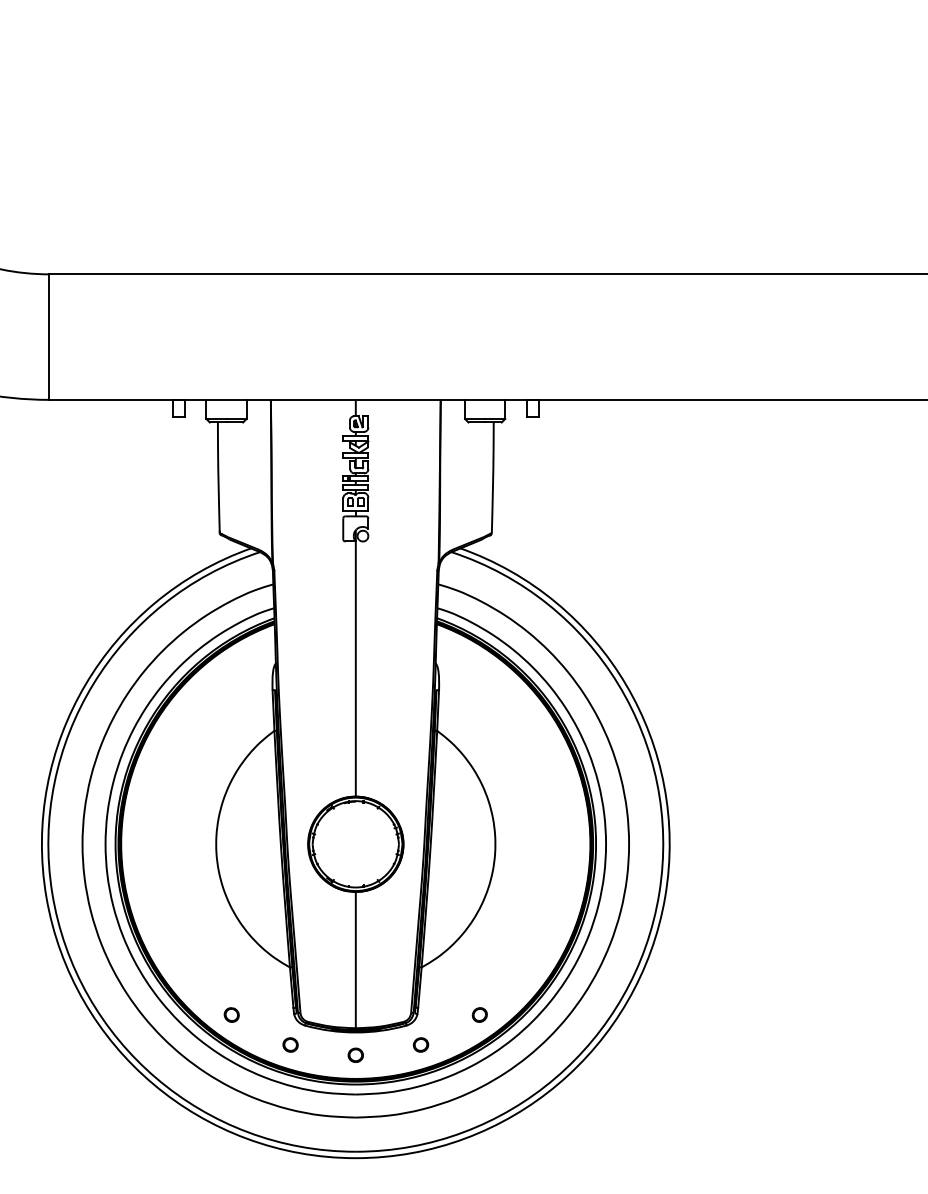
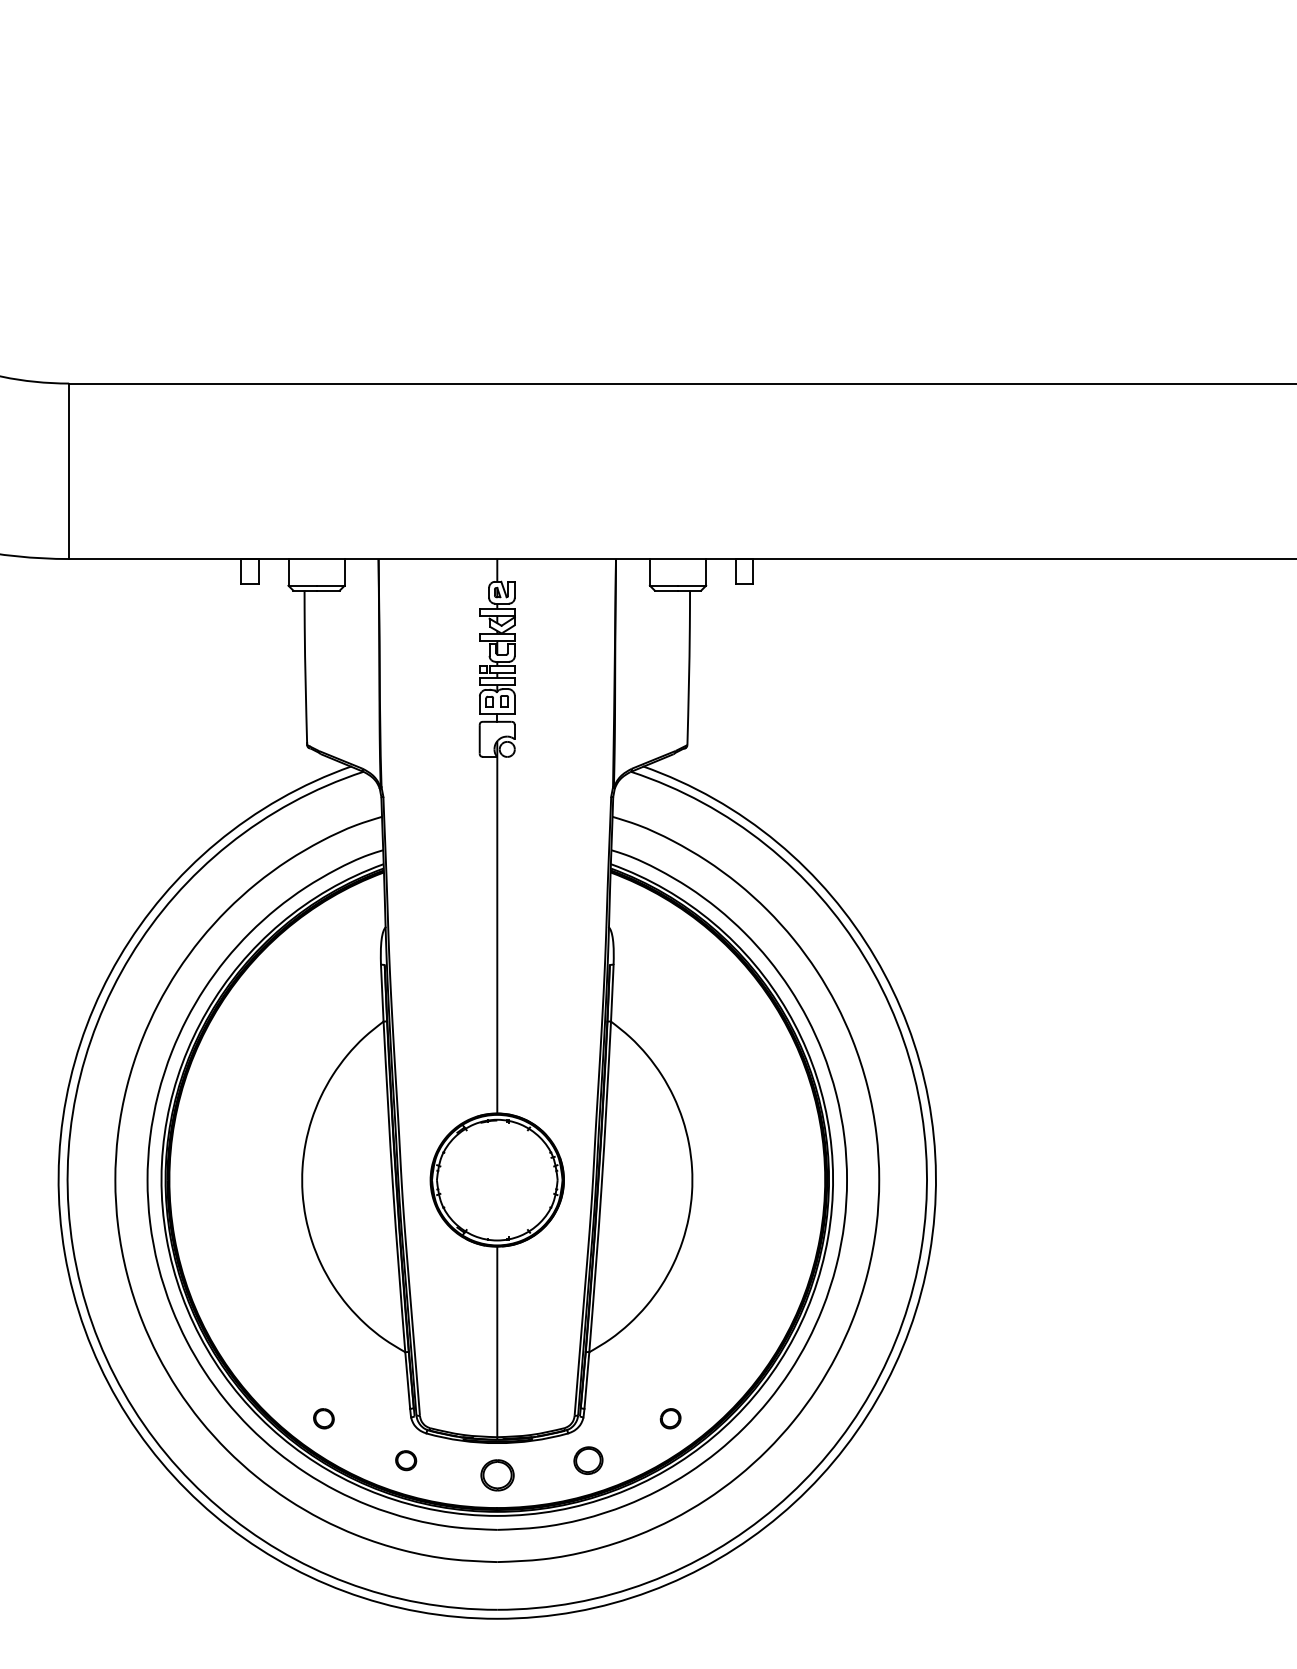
part: (420, 1044) -> (587, 1459), size x1.4
part: (355, 1054) -> (496, 1473), size x1.6

